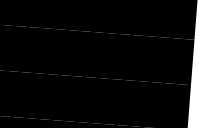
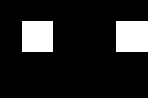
fill: (33, 49) -> (37, 35), removed
fill: (169, 59) -> (131, 35), removed

